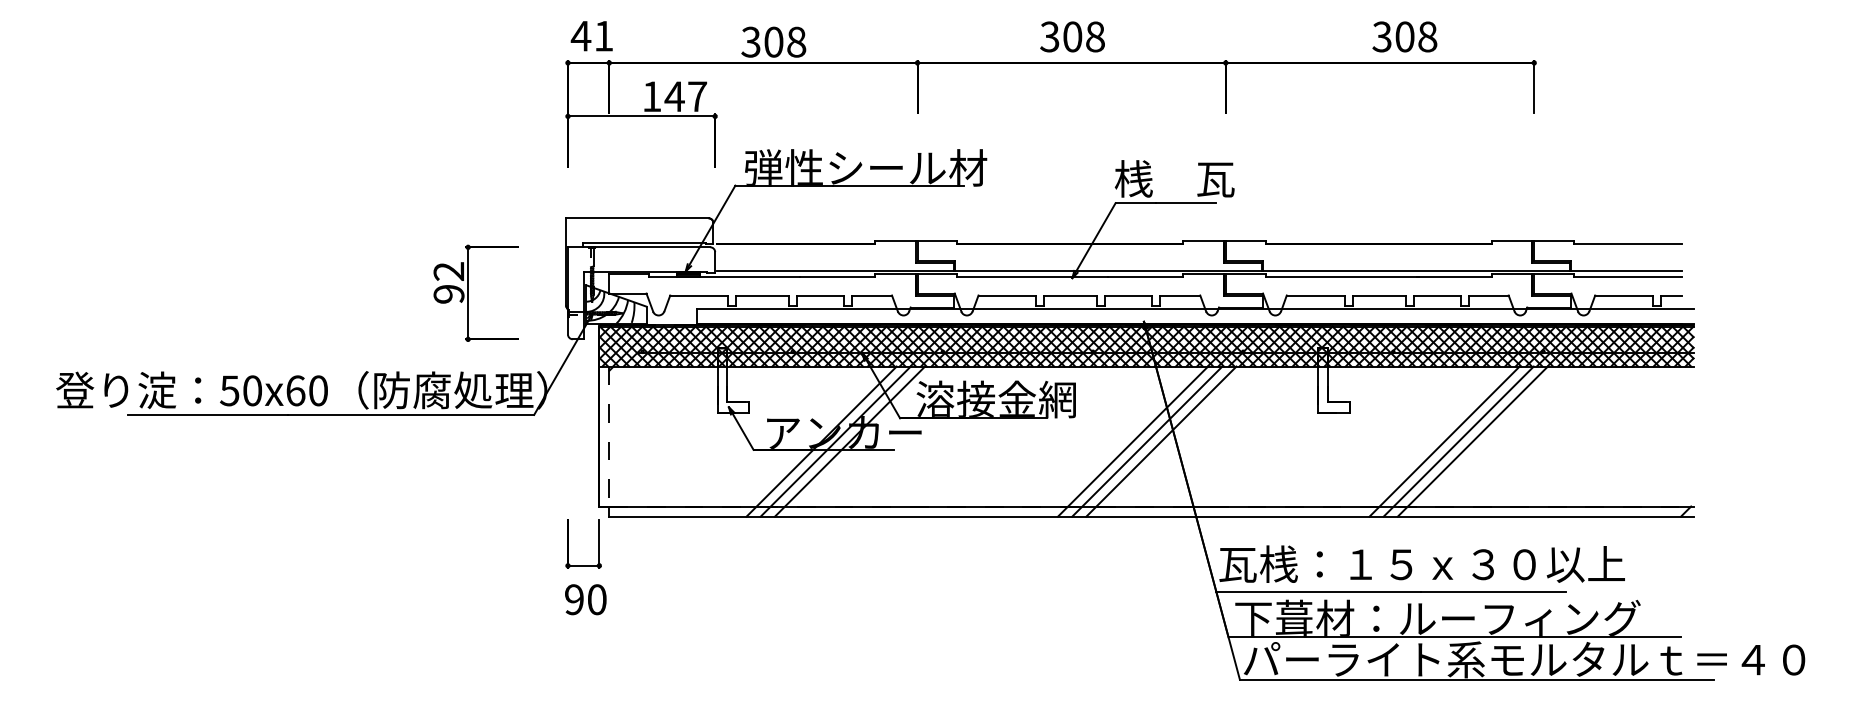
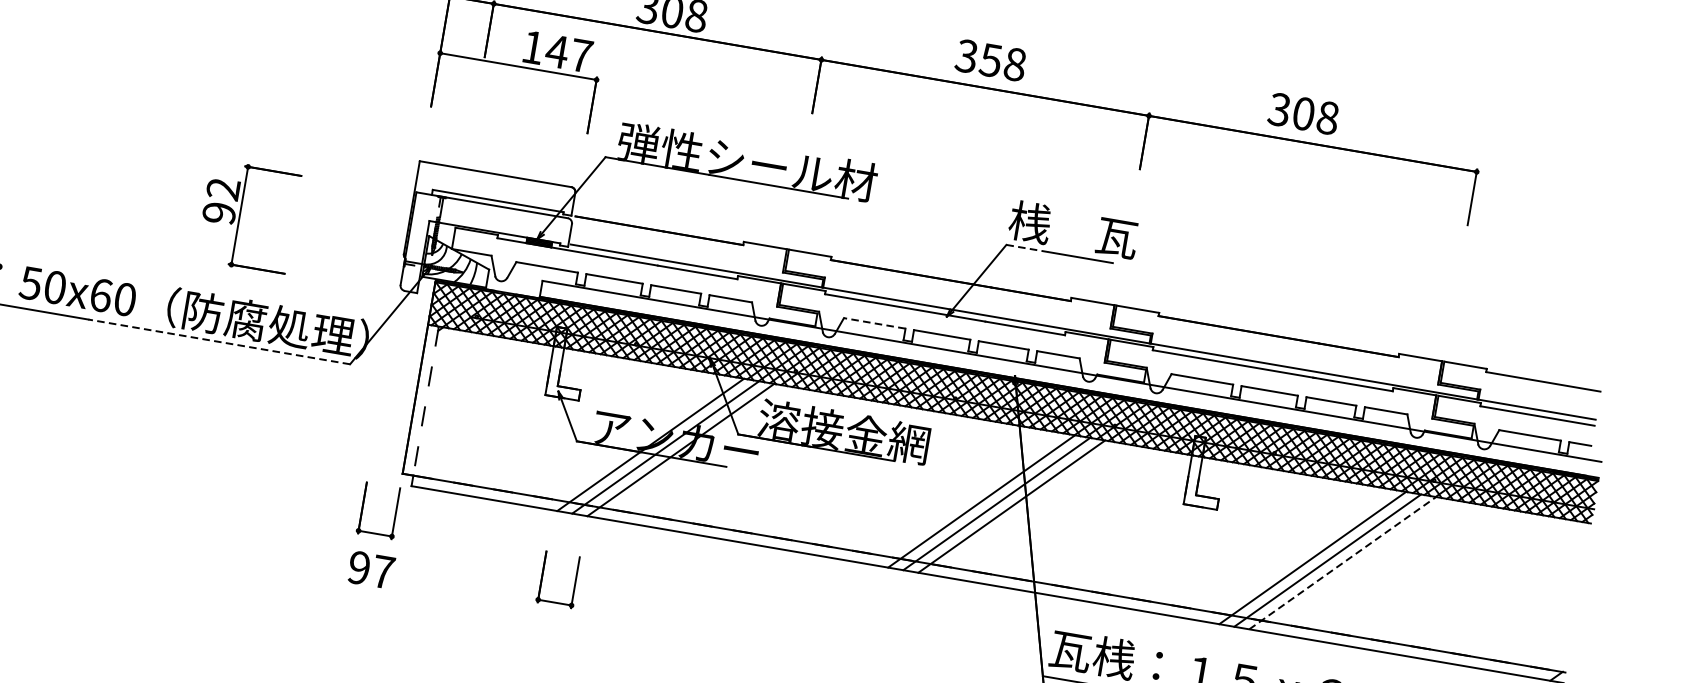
text: (1072, 36) -> (990, 59), 308 -> 358
text: (1404, 36) -> (1303, 113), moved
line: (1136, 203) -> (1028, 249), solid -> dashed
part: (468, 292) -> (240, 214), moved
line: (1007, 295) -> (874, 323), solid -> dashed
line: (410, 414) -> (218, 341), solid -> dashed
line: (1473, 441) -> (1343, 563), solid -> dashed
part: (743, 578) -> (542, 576), added
text: (597, 599) -> (383, 571), 90 -> 97

